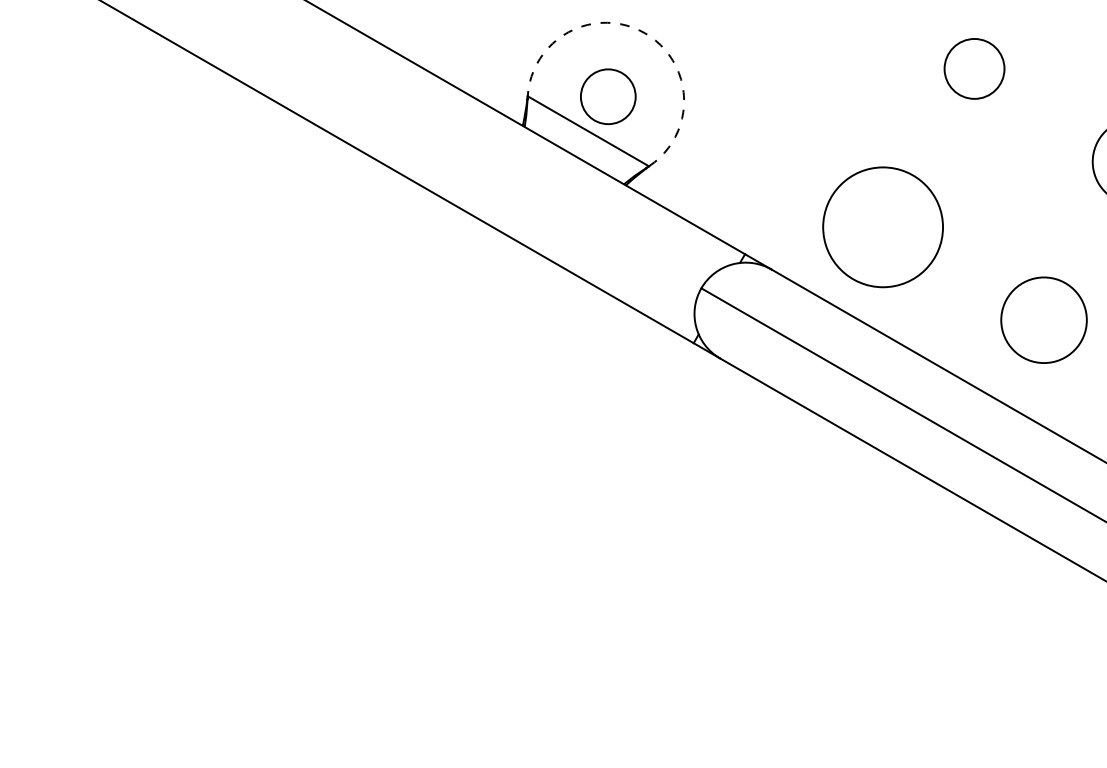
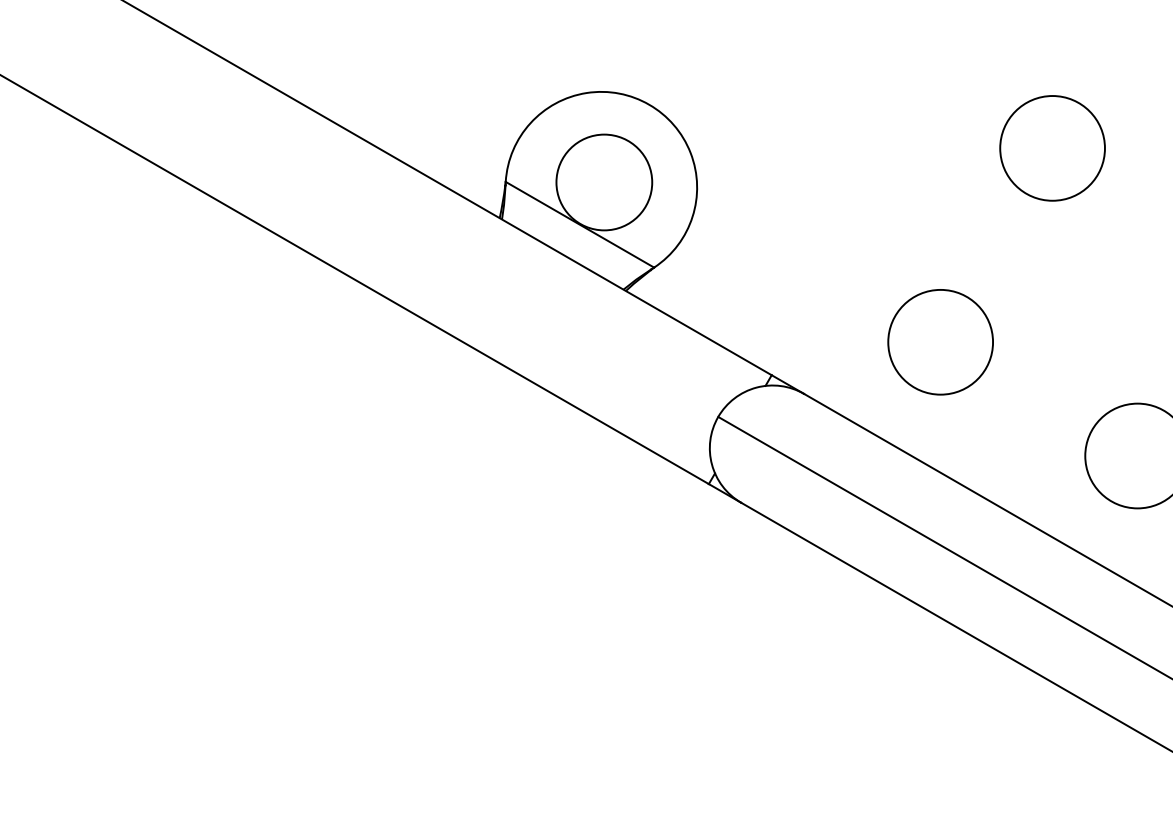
arc: (644, 33) -> (648, 105), dashed -> solid
circle: (974, 68) -> (1052, 147), size x1.43
circle: (608, 96) -> (604, 182), size x1.43
circle: (882, 227) -> (939, 342), size x0.71

